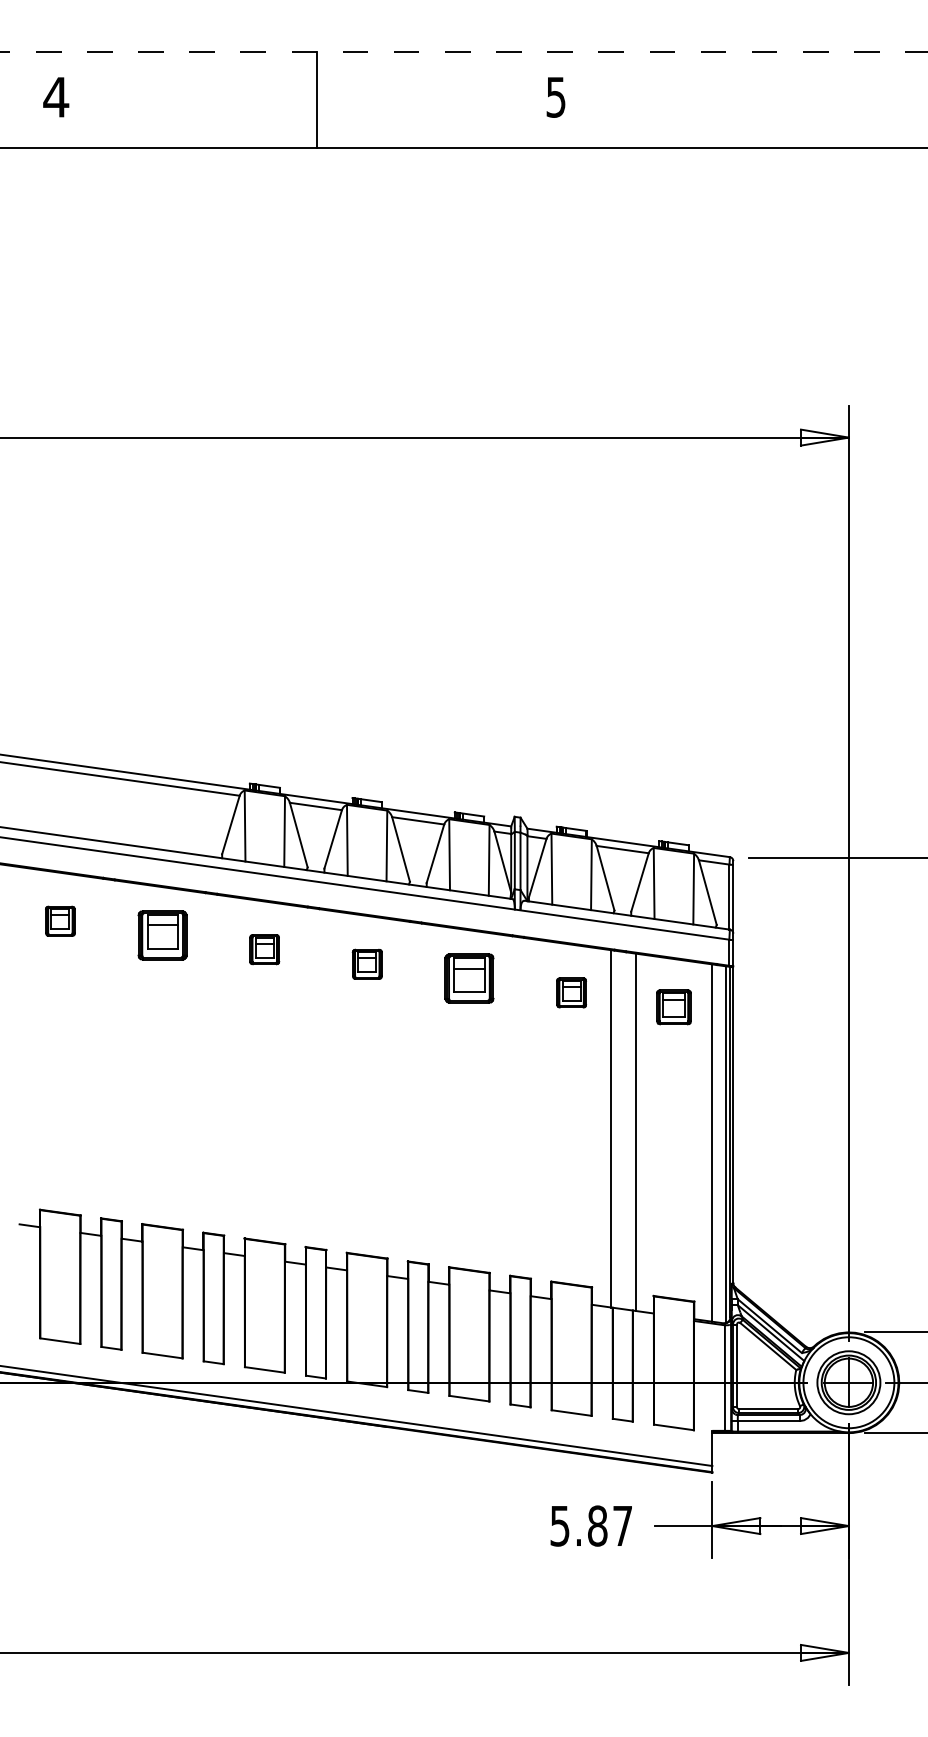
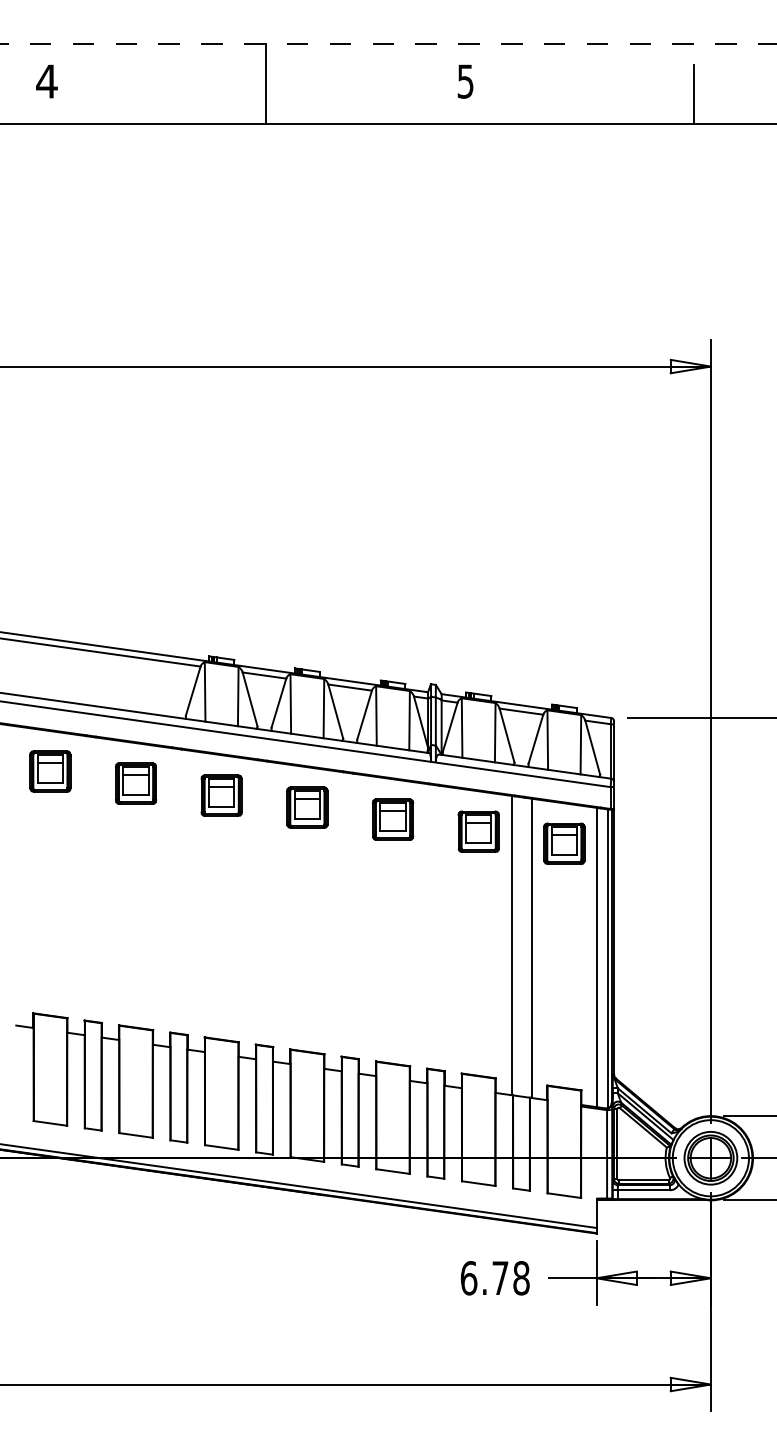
line: (828, 112) -> (693, 94), added
part: (60, 921) -> (50, 771), size x1.67
part: (264, 949) -> (221, 795), size x1.67
part: (367, 964) -> (307, 807), size x1.67
part: (571, 992) -> (478, 831), size x1.67
part: (673, 1007) -> (563, 843), size x1.43
text: (591, 1525) -> (495, 1277), 5.87 -> 6.78

